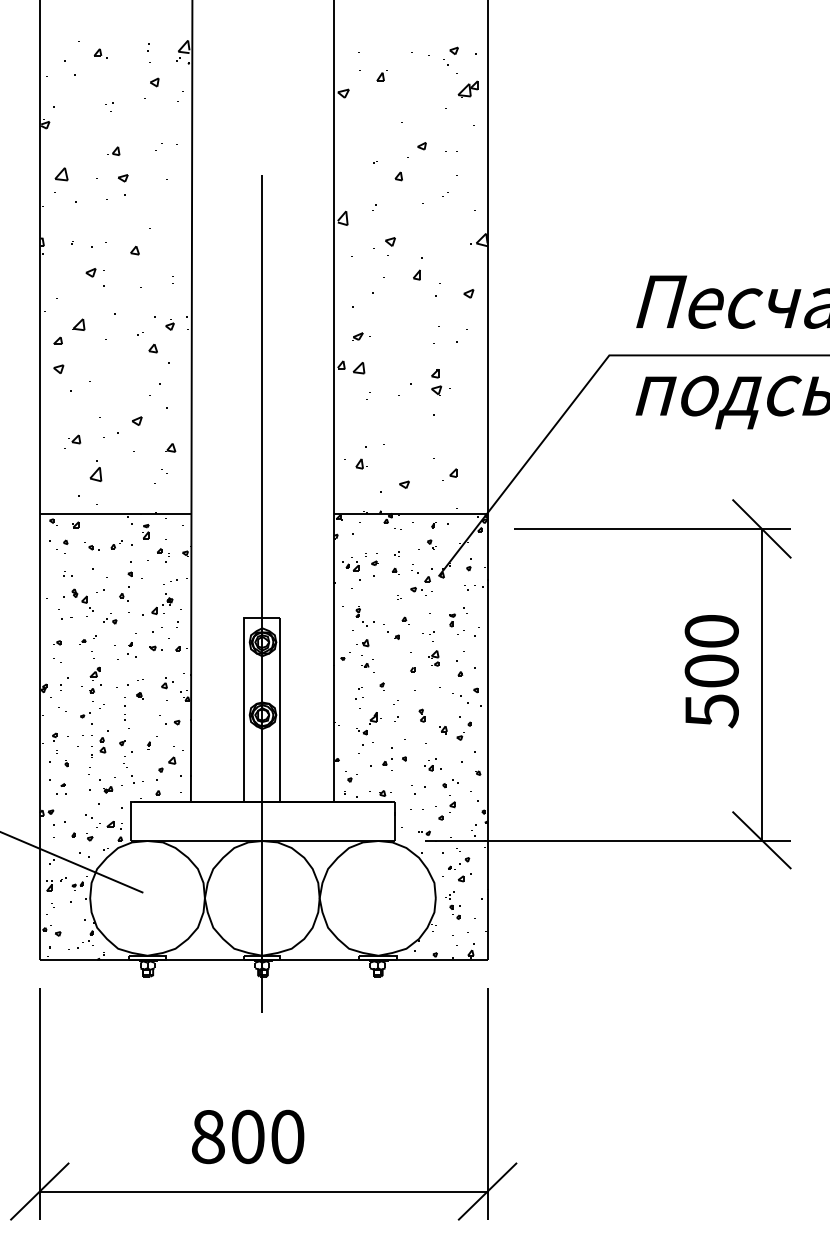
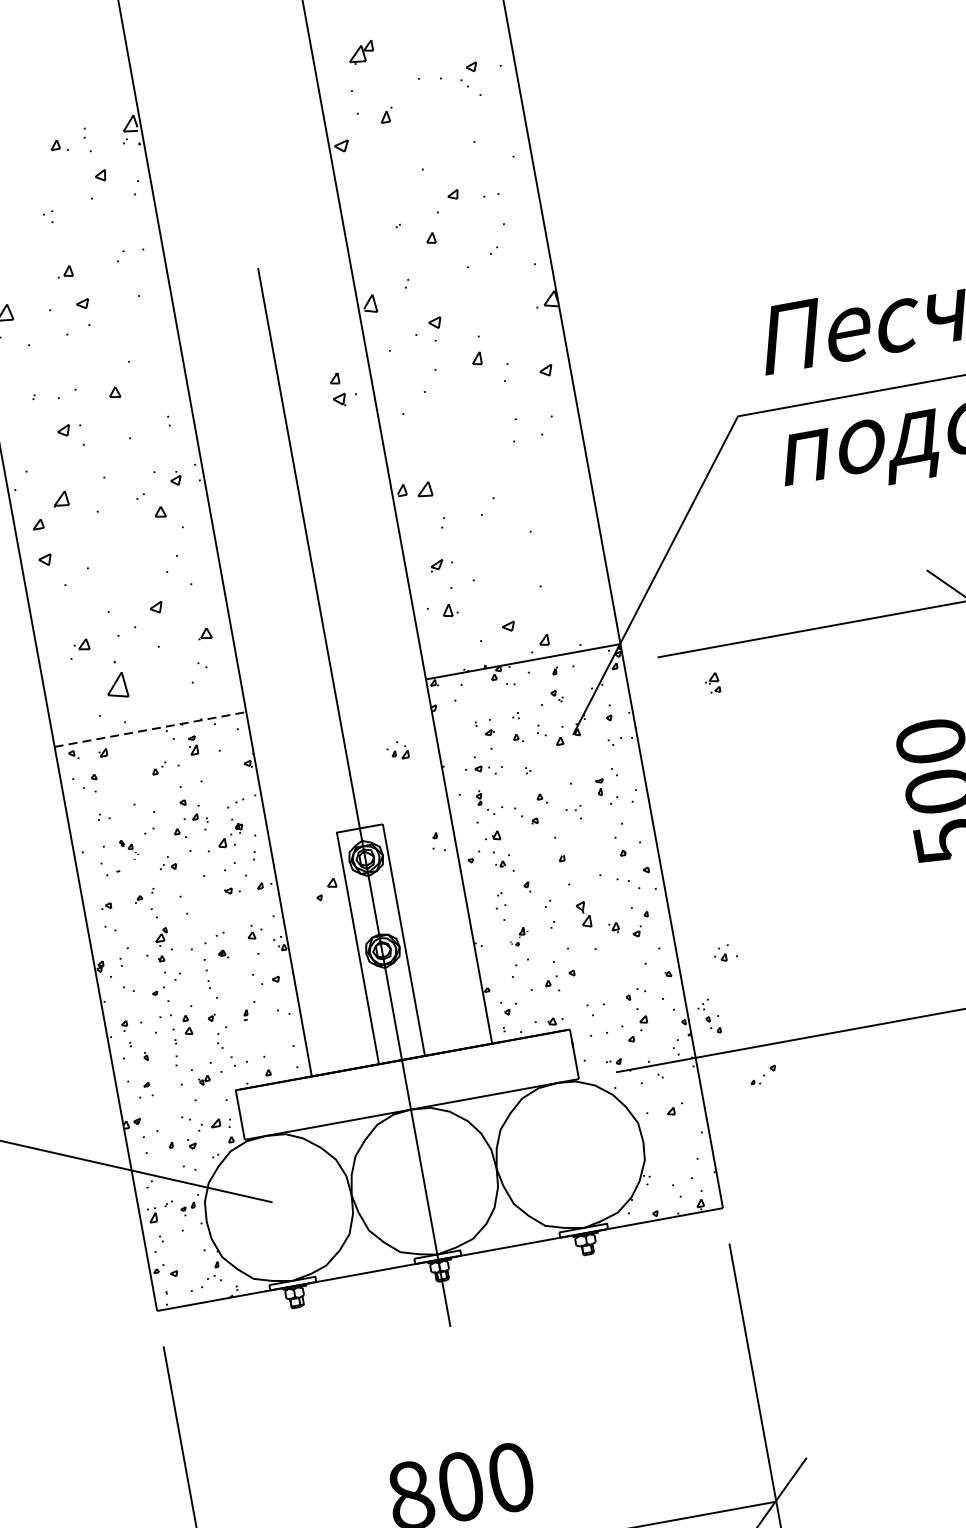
part: (100, 53) -> (58, 145), moved
part: (467, 88) -> (359, 51), moved
part: (361, 336) -> (441, 564), moved
part: (440, 382) -> (342, 389), moved
part: (95, 471) -> (115, 681), size x1.4
part: (449, 474) -> (539, 643), moved
line: (115, 513) -> (150, 729), solid -> dashed
part: (91, 546) -> (127, 776), removed
part: (163, 555) -> (201, 822), moved
part: (350, 564) -> (397, 751), moved
part: (421, 591) -> (489, 769), moved
part: (82, 602) -> (129, 849), size x0.6
part: (131, 649) -> (436, 841), moved
part: (433, 658) -> (712, 683), moved
part: (421, 715) -> (583, 914), size x1.6
part: (368, 723) -> (518, 936), size x0.6
part: (167, 764) -> (326, 889), moved
part: (432, 764) -> (724, 952), moved
part: (459, 863) -> (763, 1074), moved
part: (452, 905) -> (708, 1016), moved

